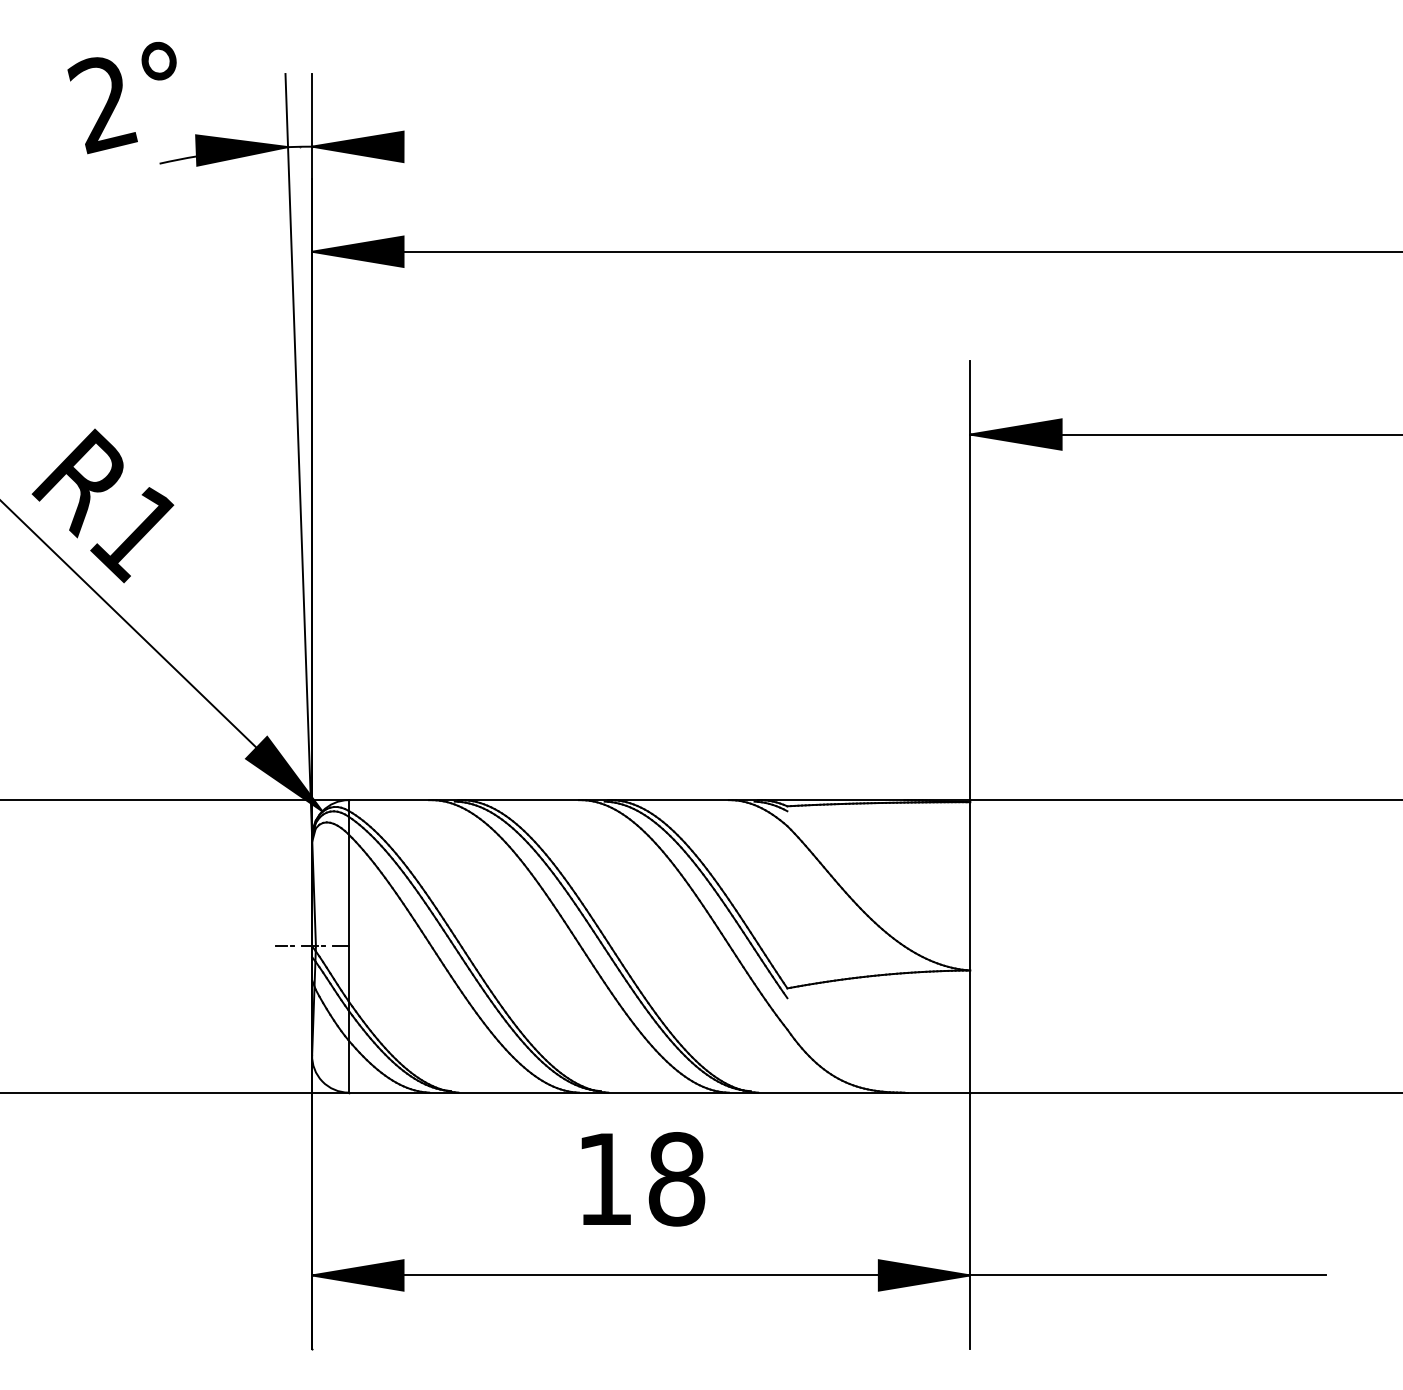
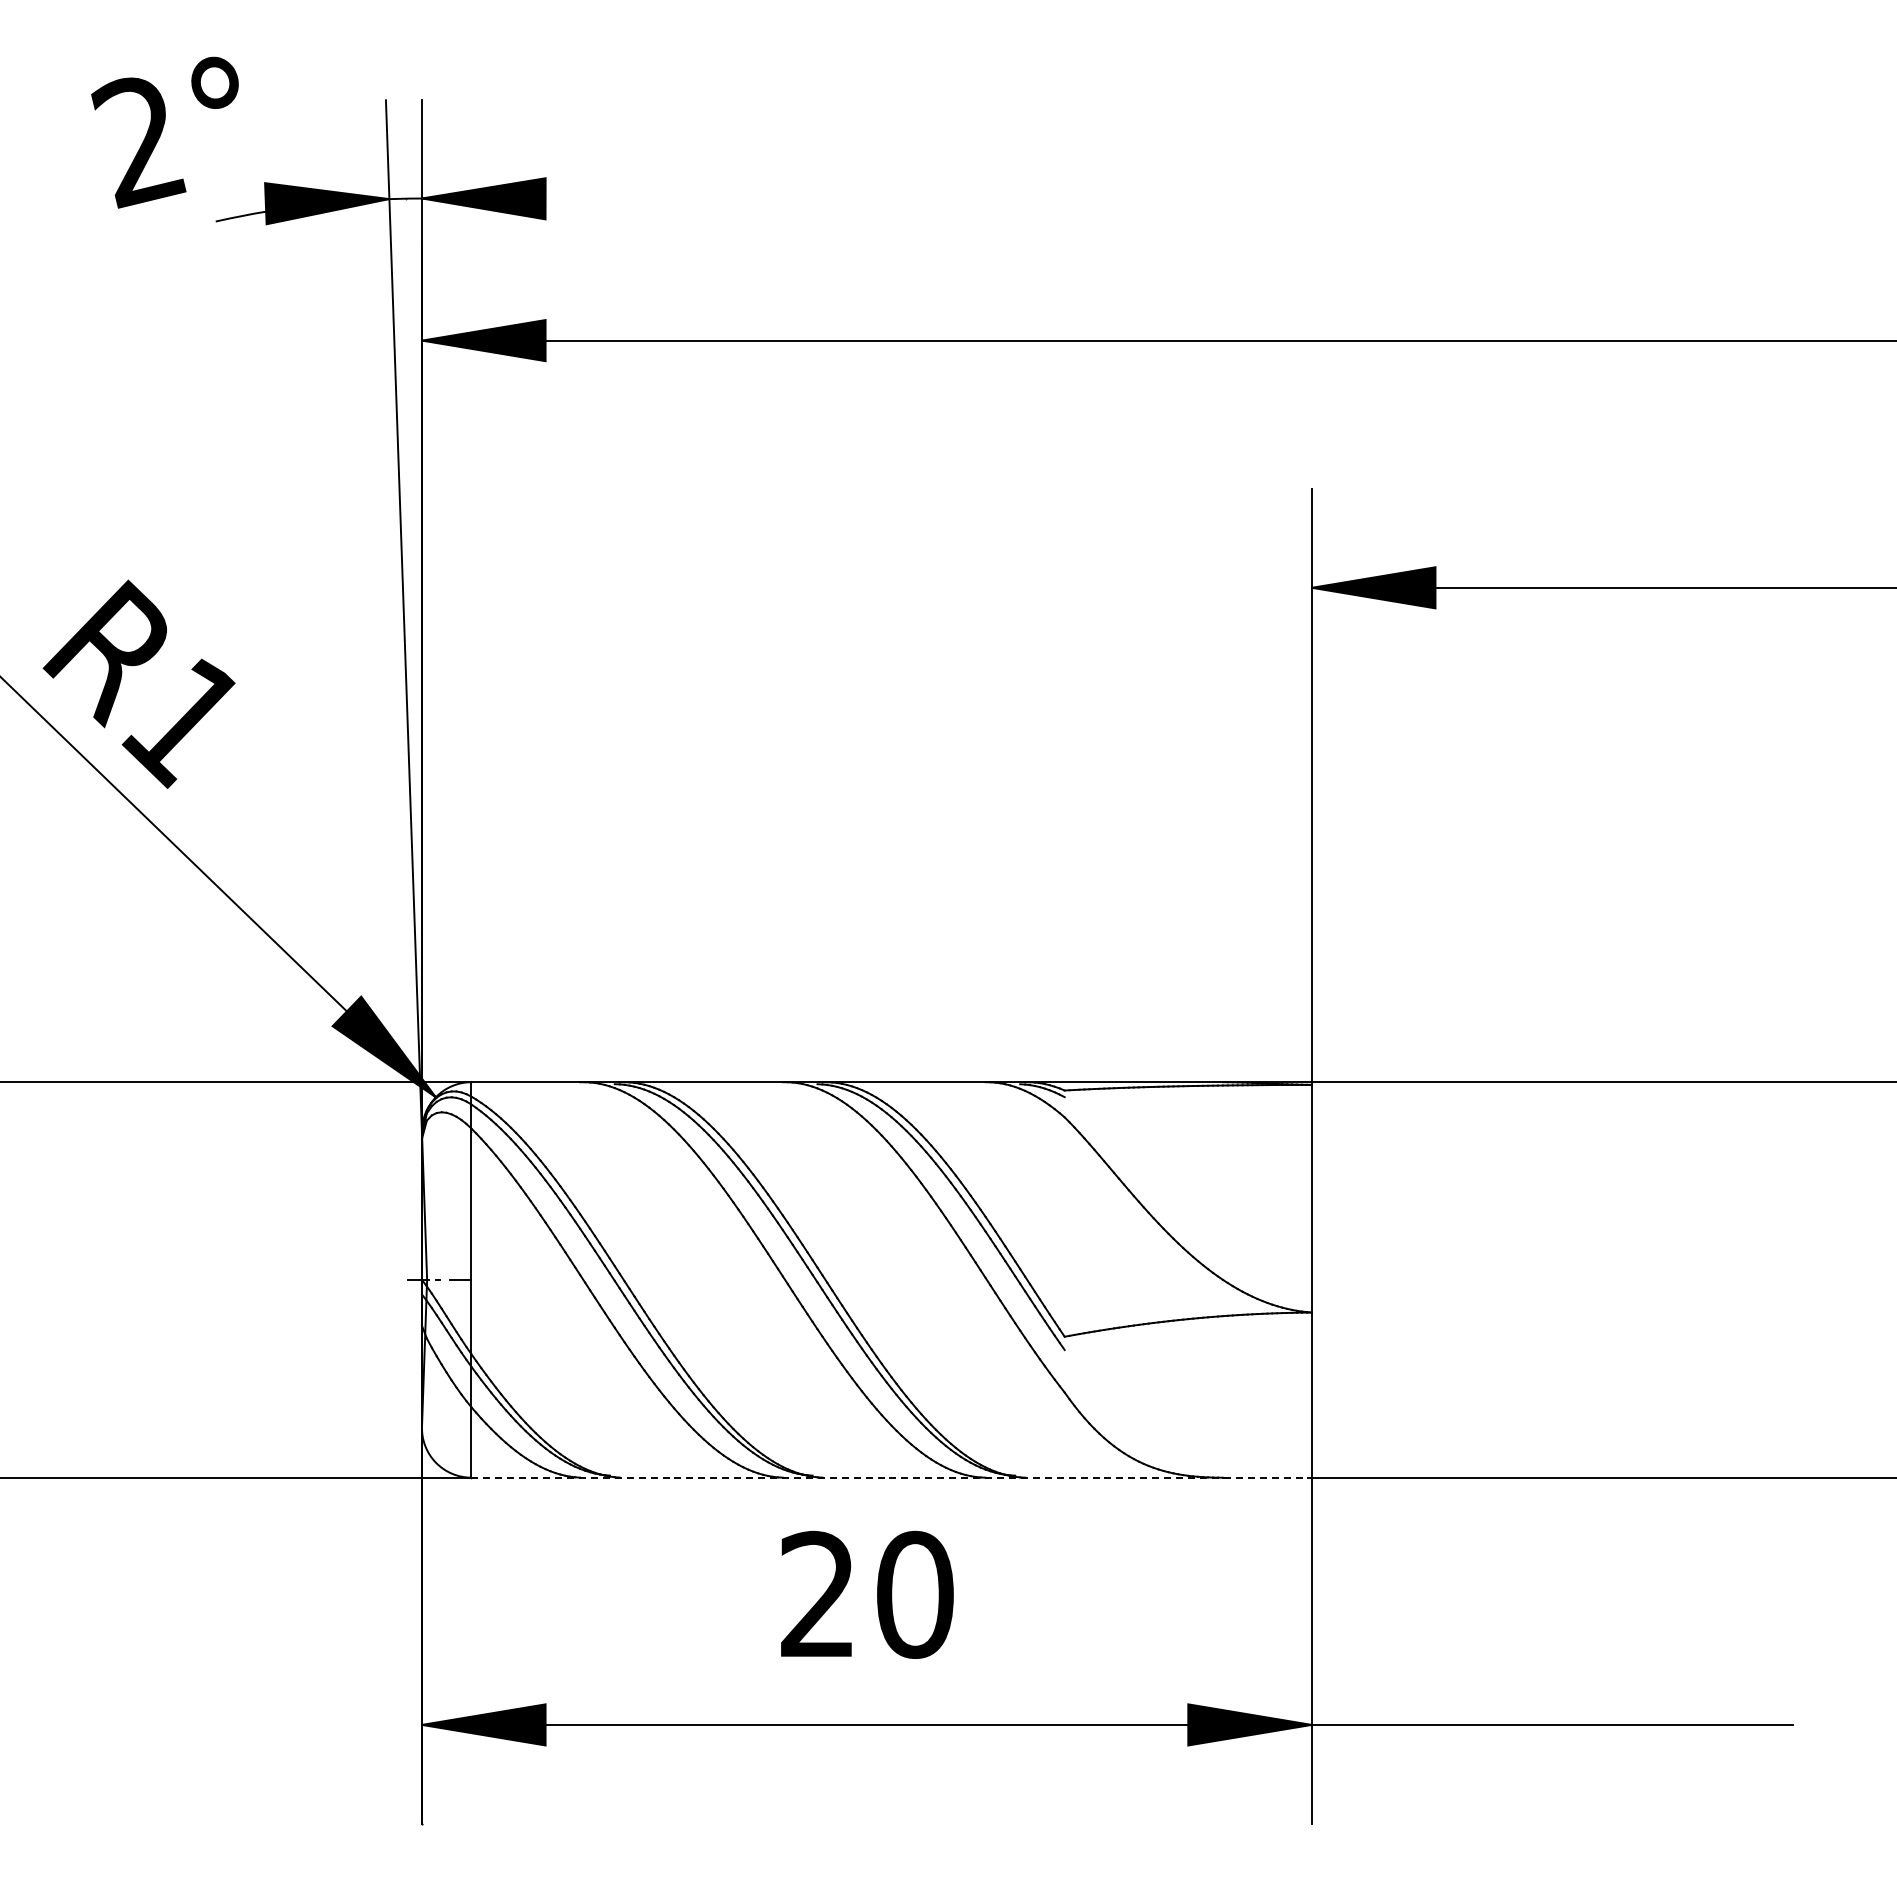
line: (285, 946) -> (385, 1279), removed
line: (660, 1092) -> (892, 1477), solid -> dashed
text: (641, 1179) -> (867, 1594), 18 -> 20

